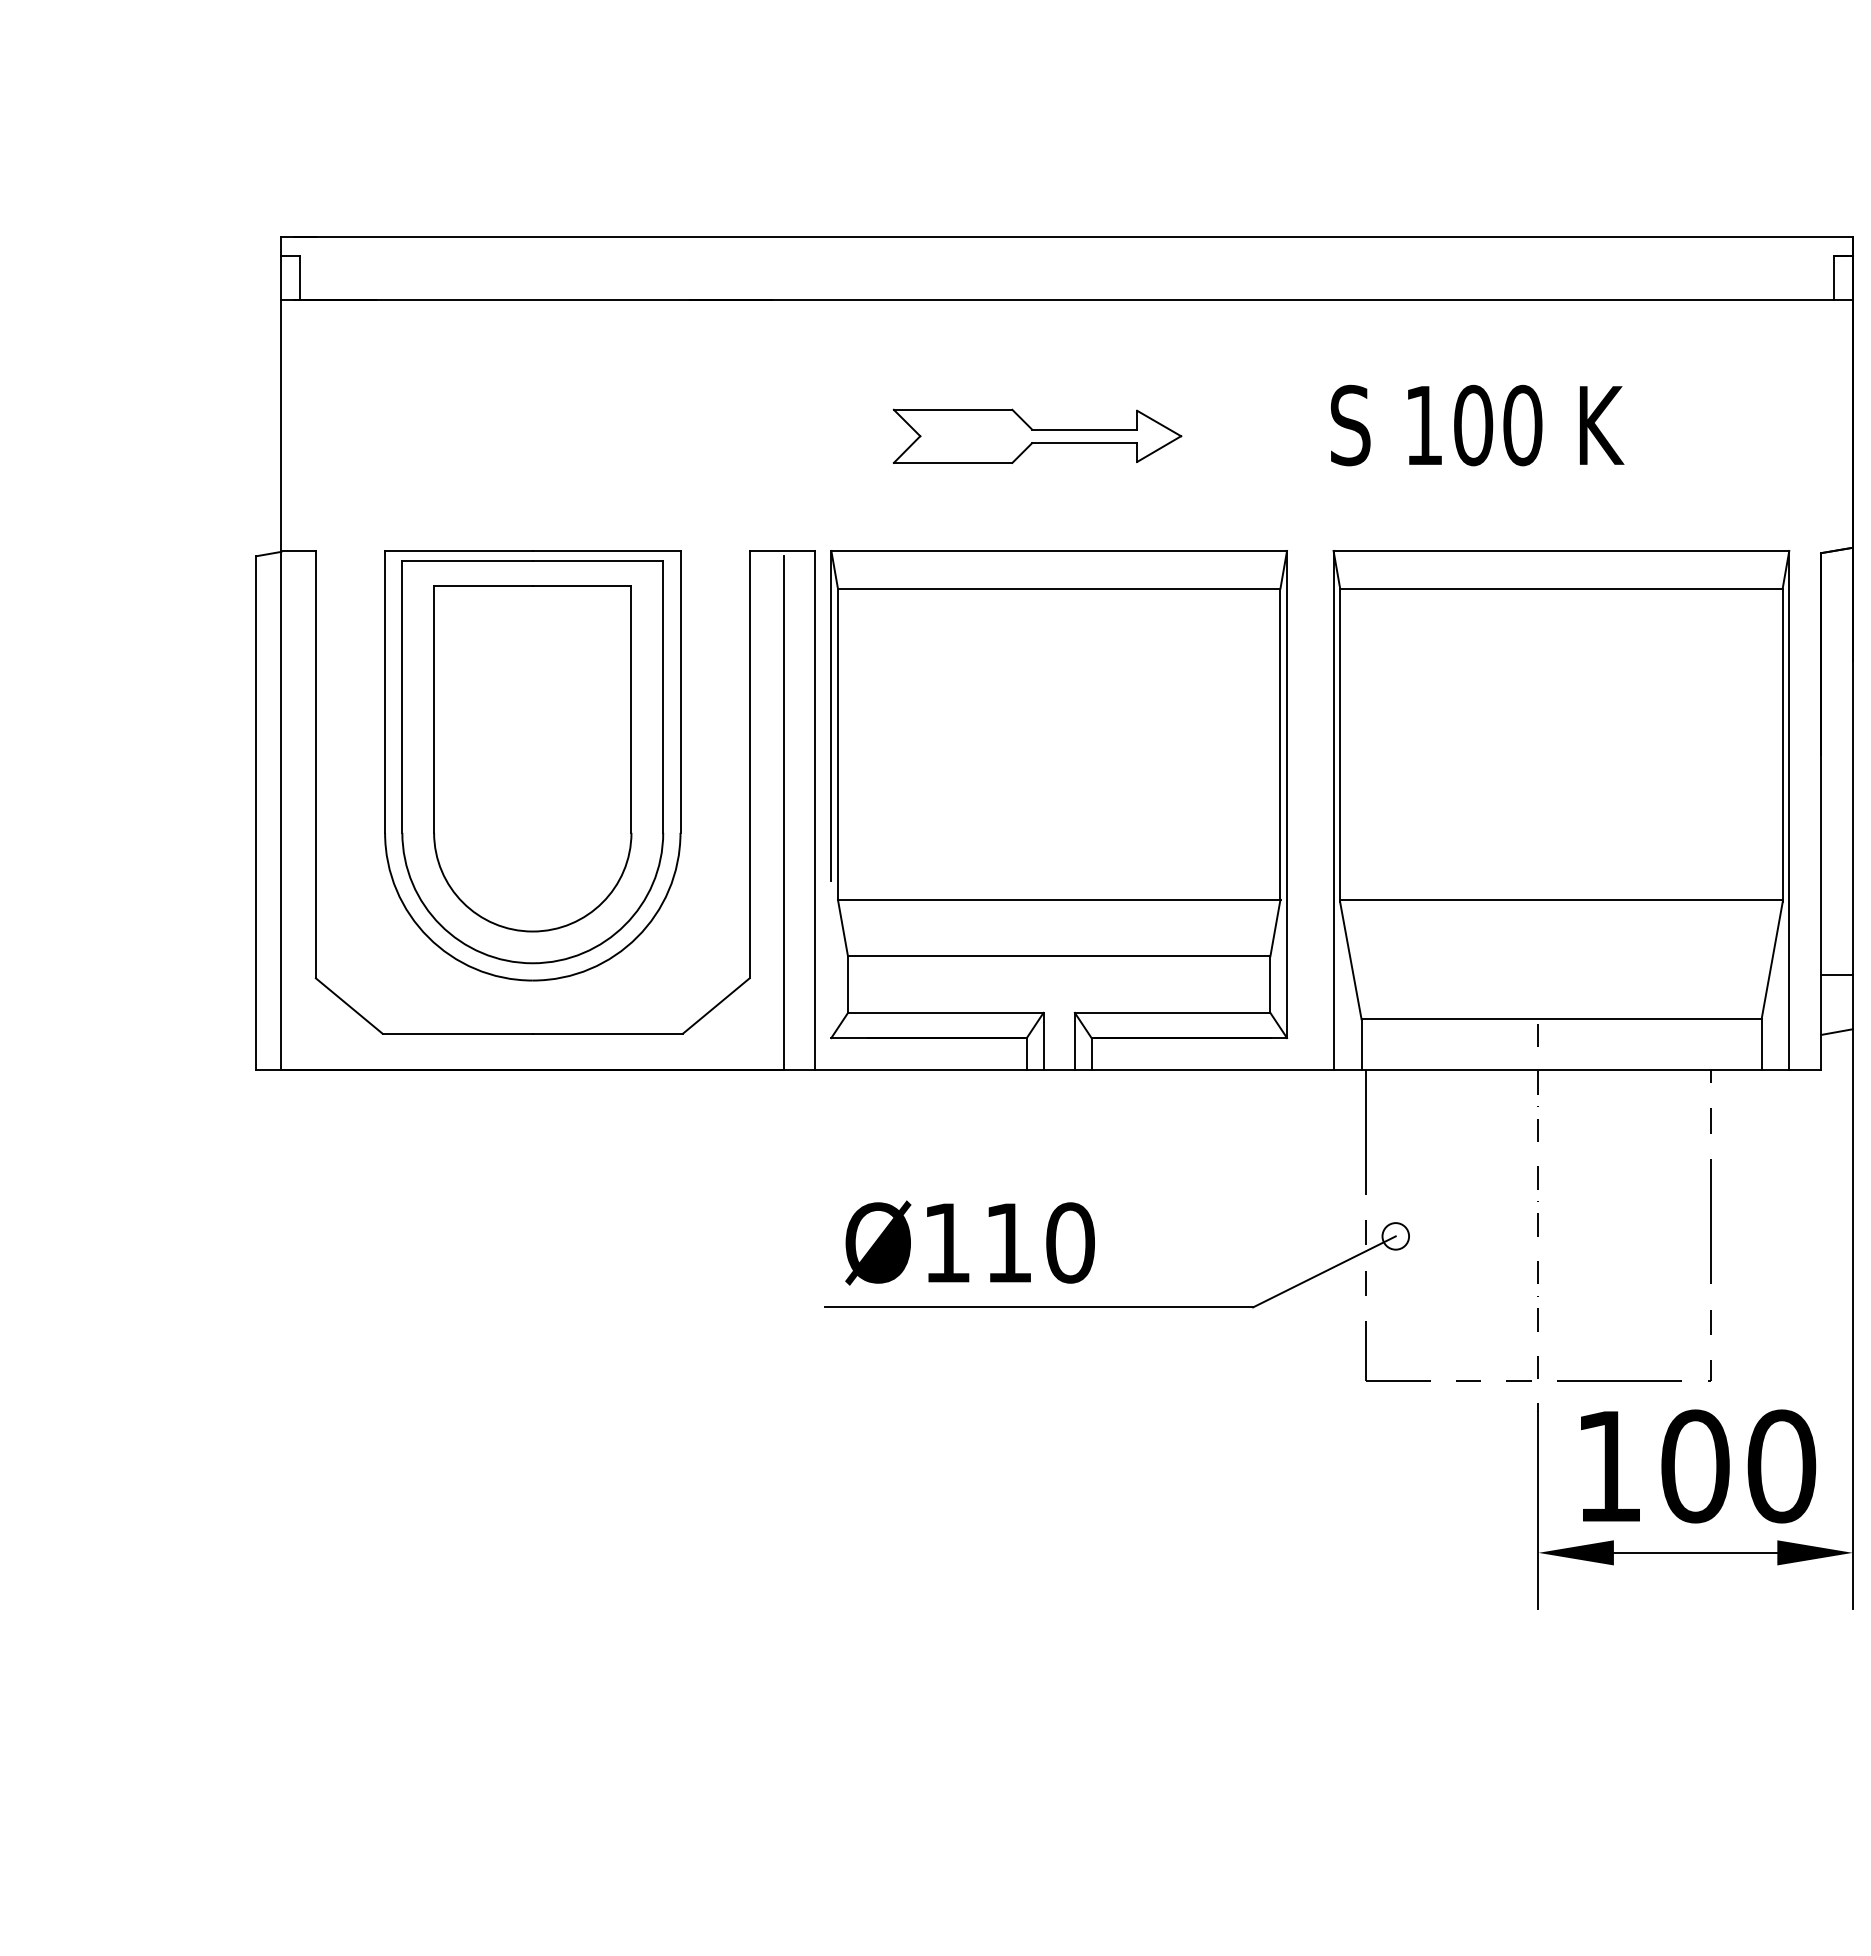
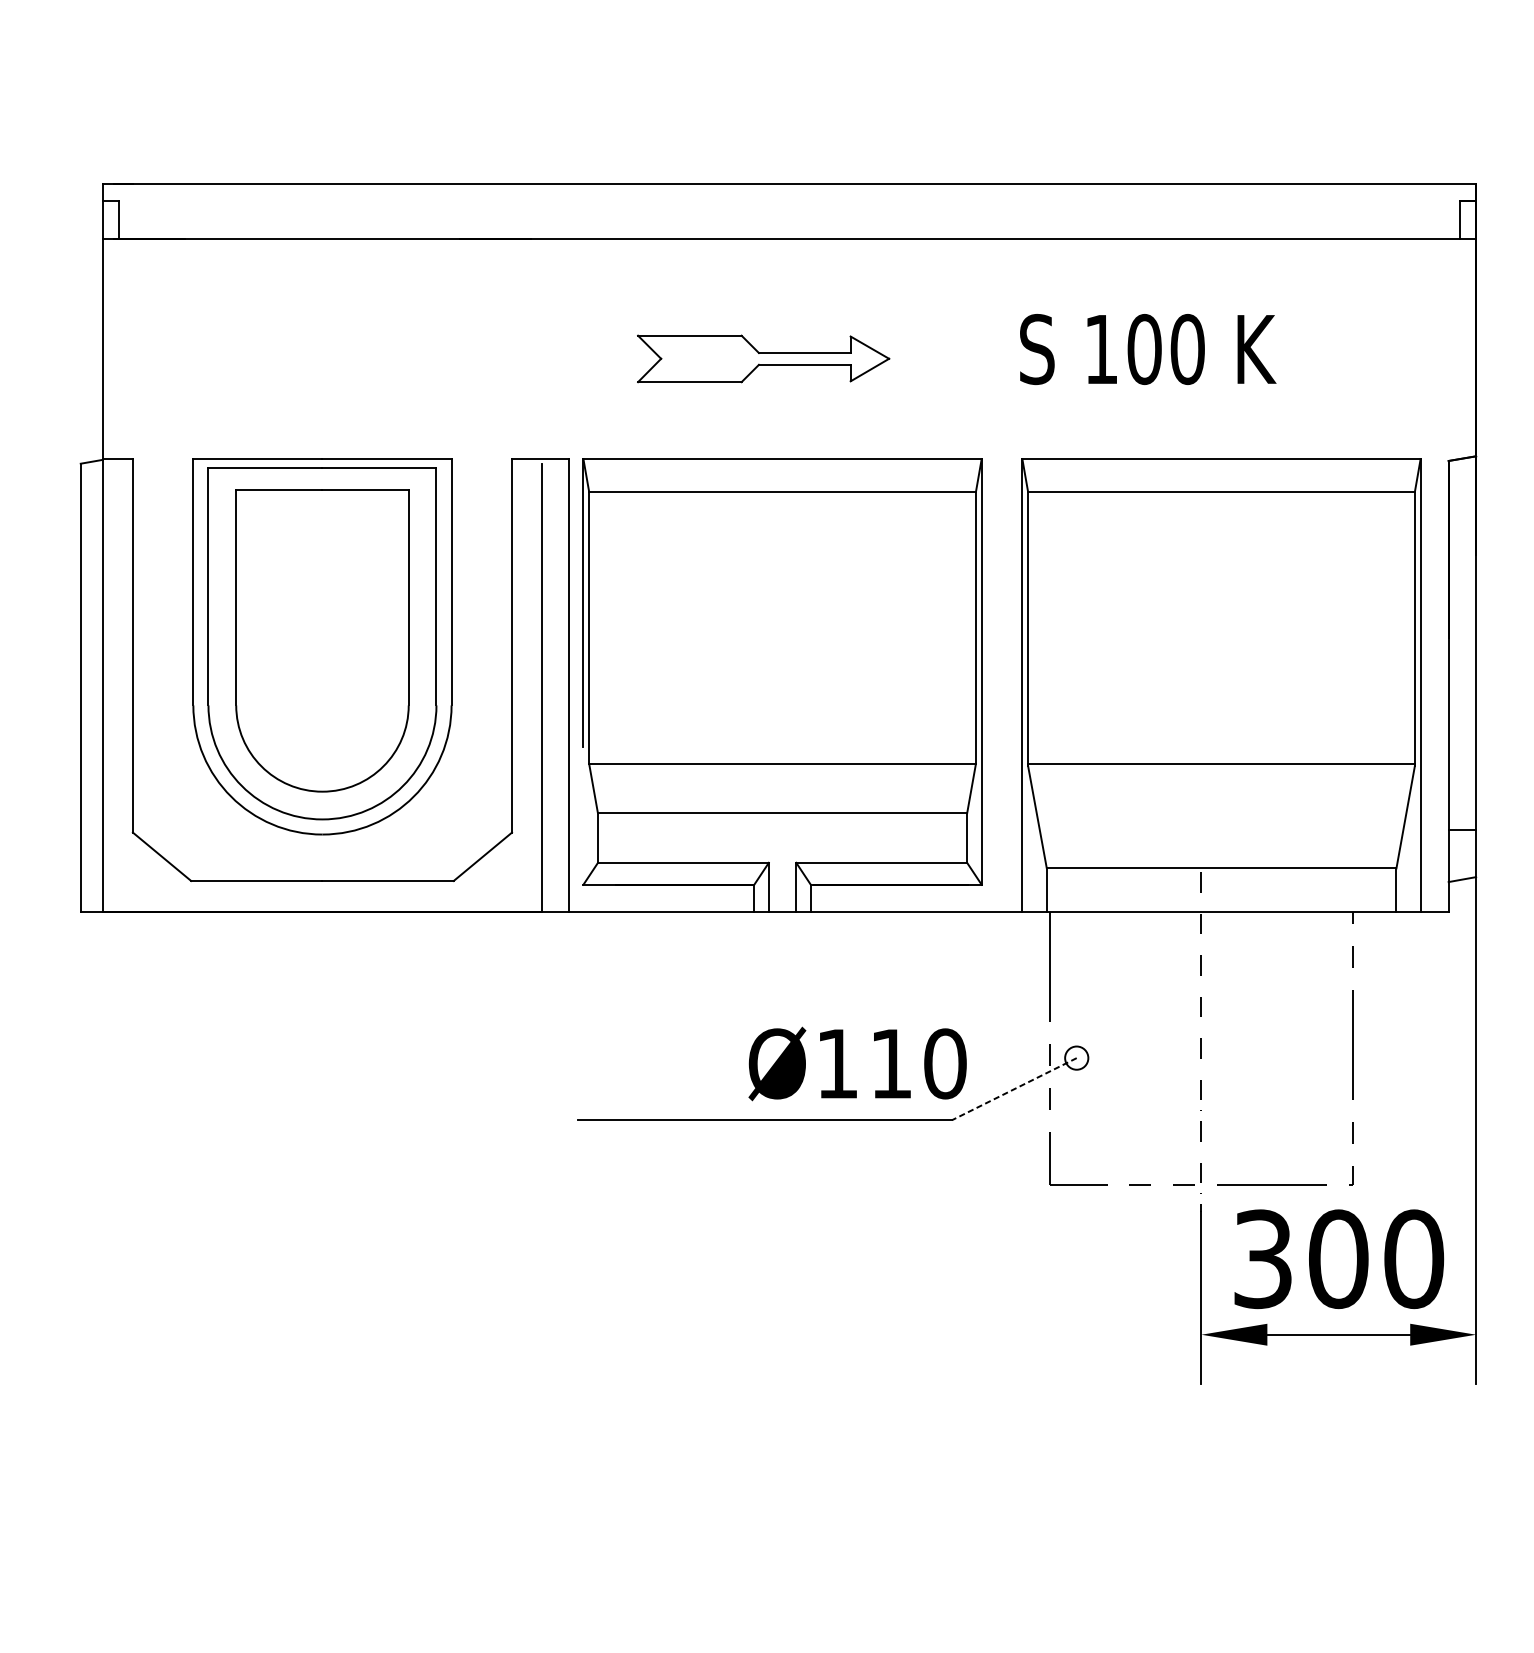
text: (969, 1242) -> (857, 1063), moved
line: (1324, 1271) -> (1014, 1088), solid -> dashed
text: (1608, 1466) -> (1262, 1259), 100 -> 300

